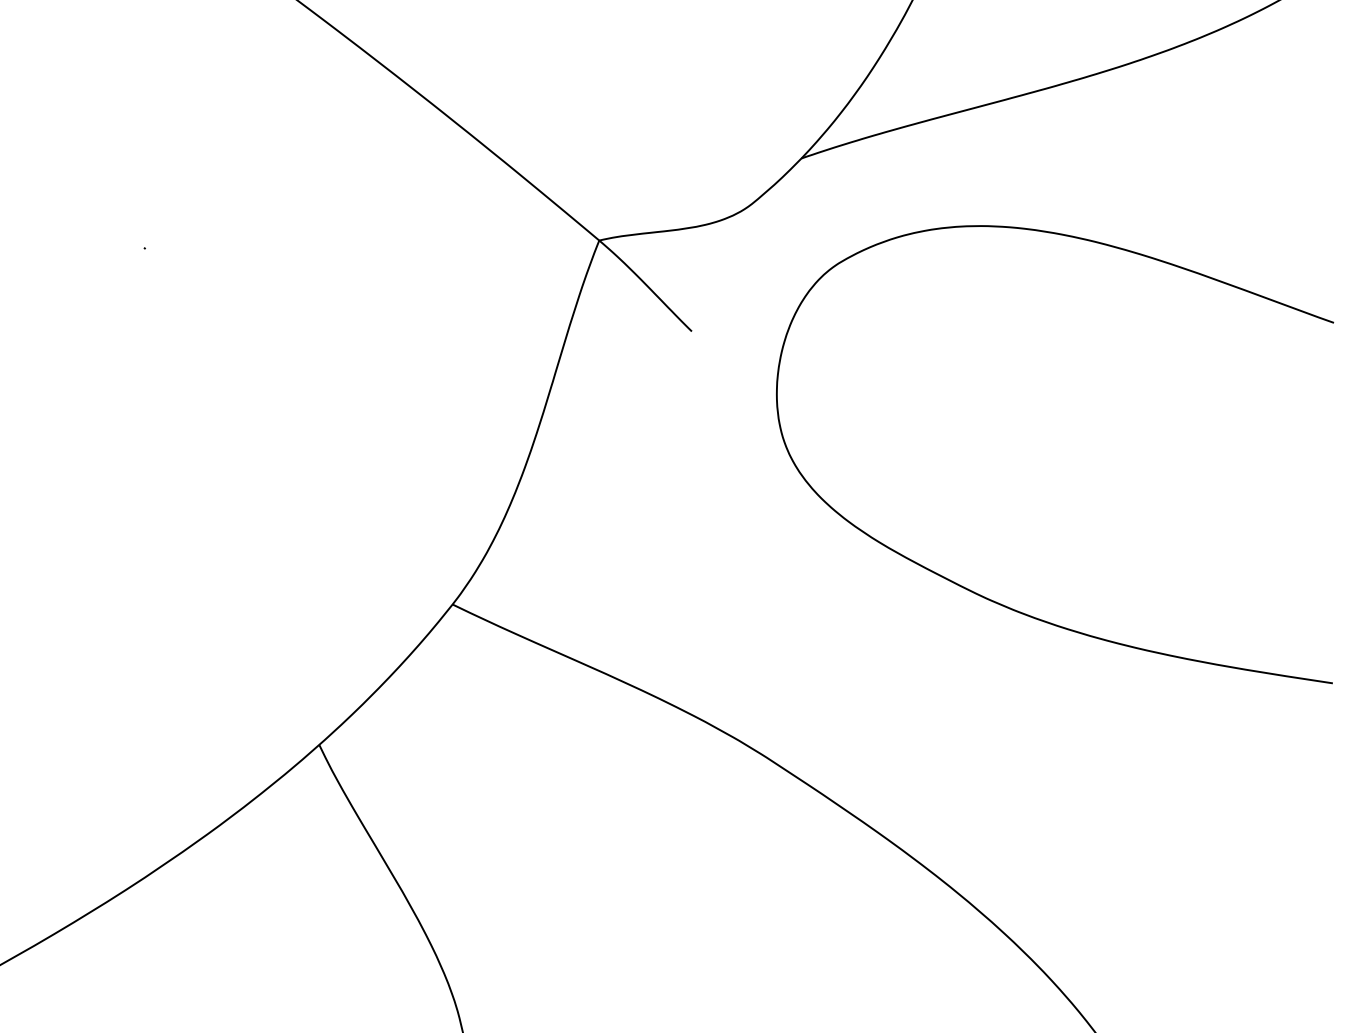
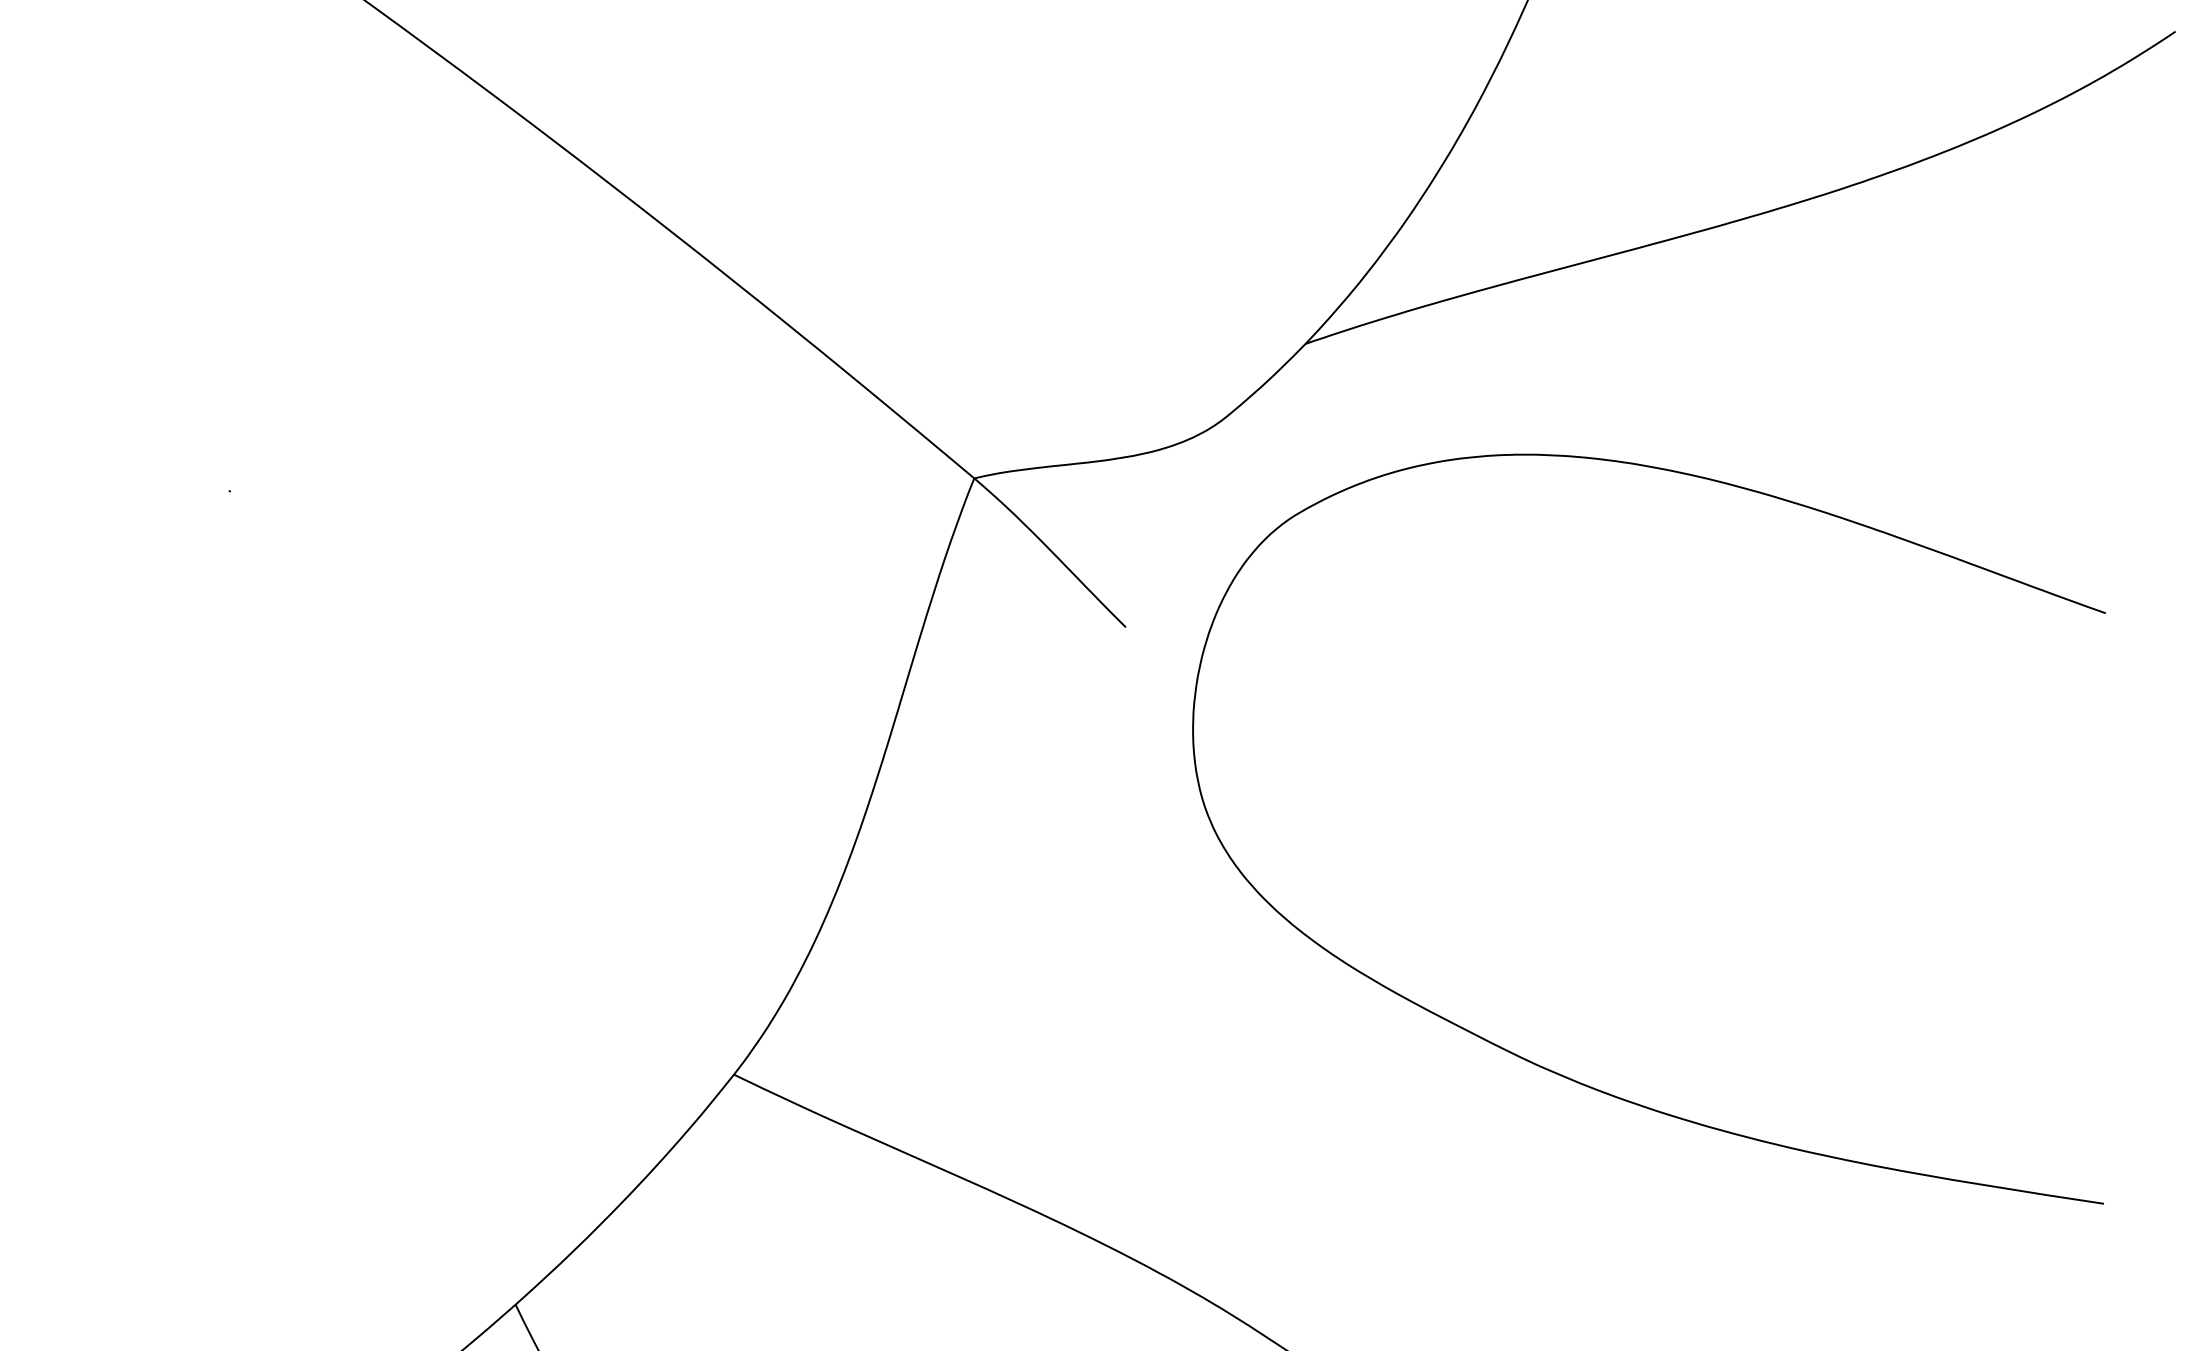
curve: (987, 597) -> (1538, 1063), moved

